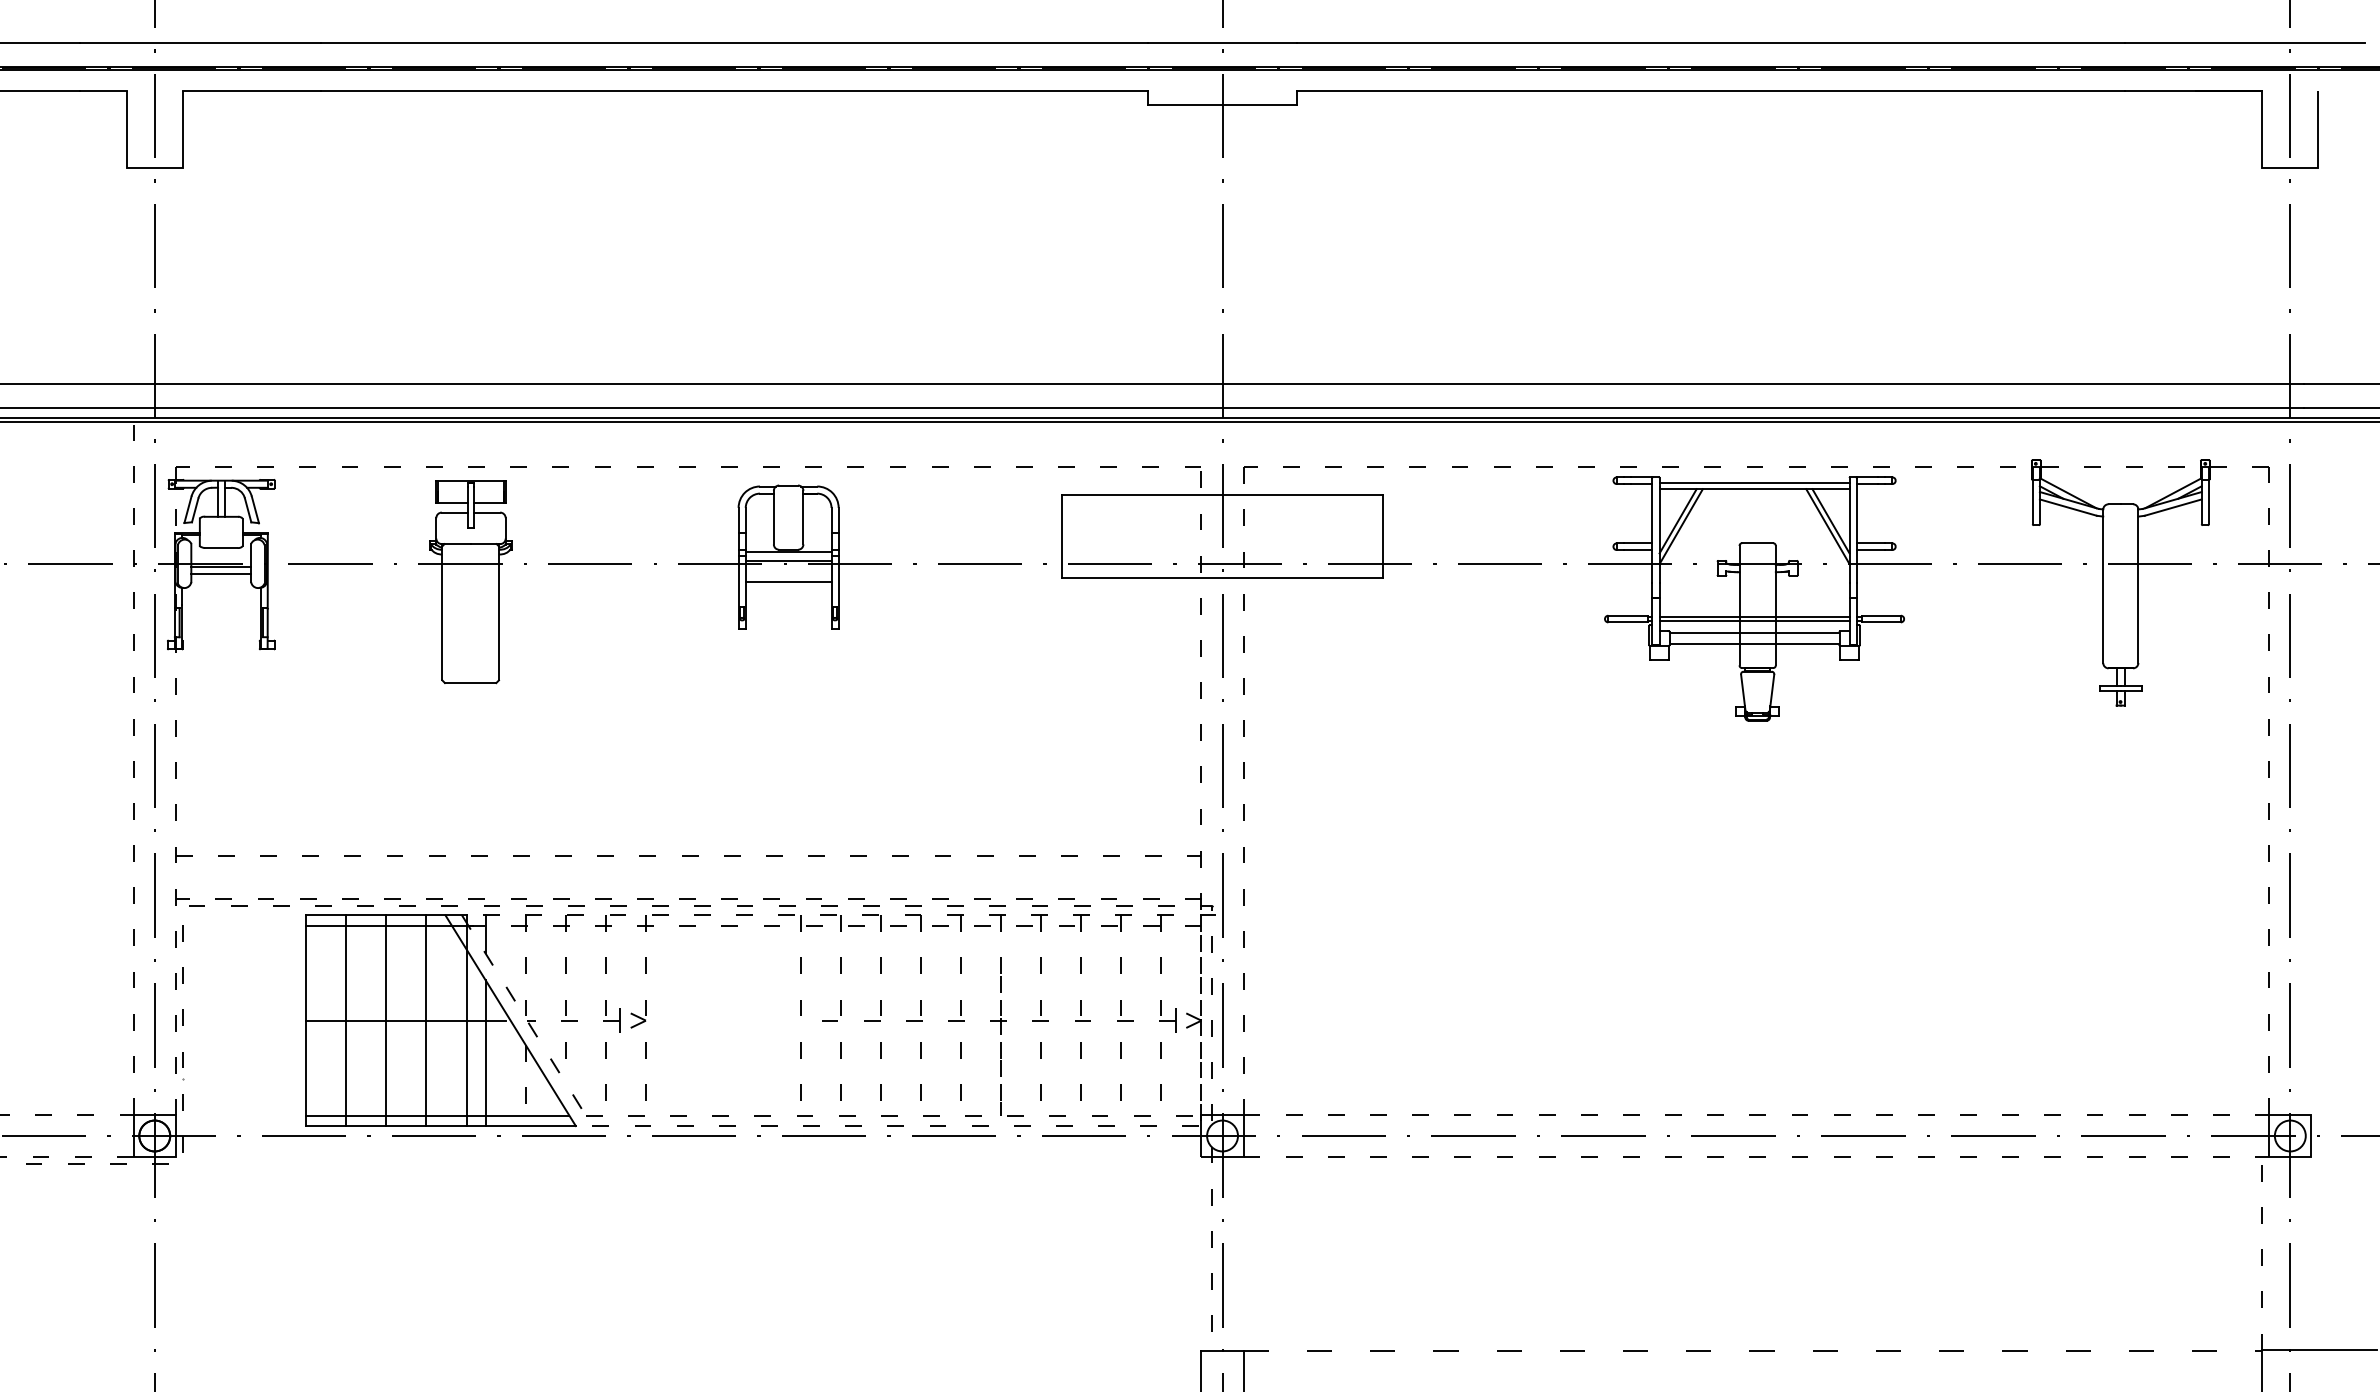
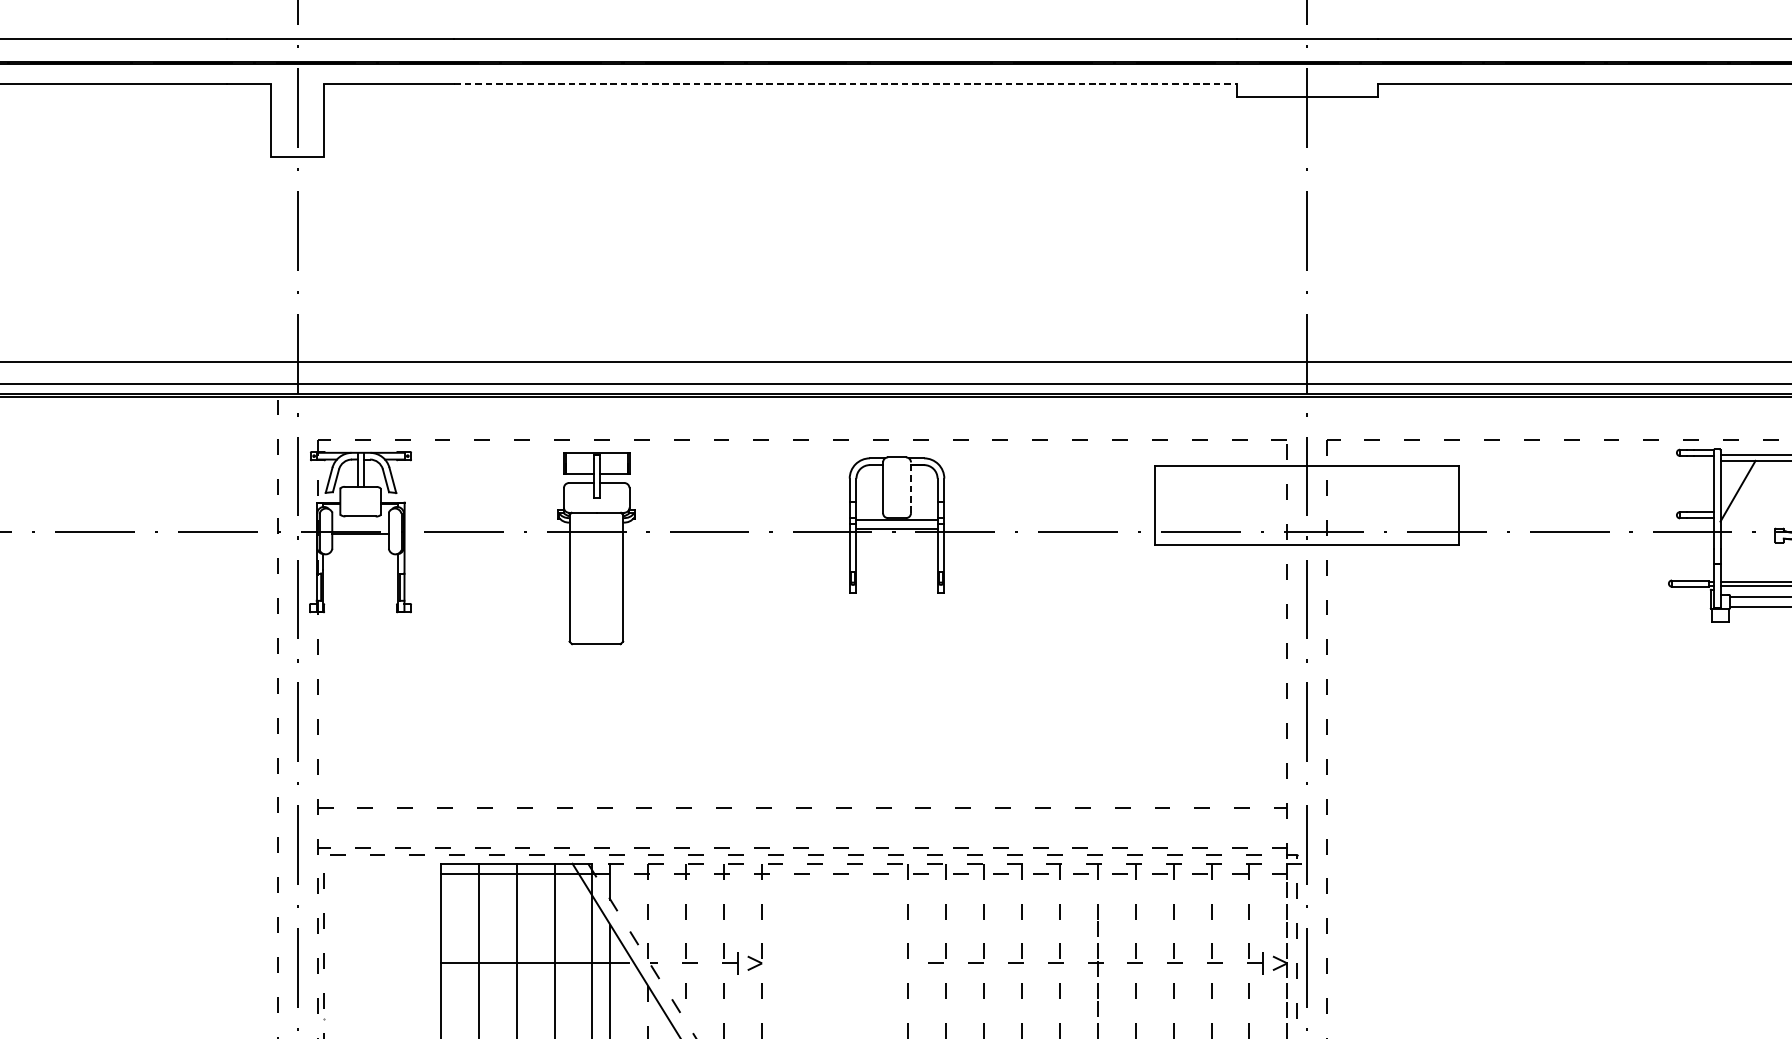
line: (734, 90) -> (845, 83), solid -> dashed
line: (803, 517) -> (911, 487), solid -> dashed
line: (1680, 526) -> (1740, 496), removed
line: (221, 573) -> (360, 540), removed
line: (788, 582) -> (896, 549), removed

